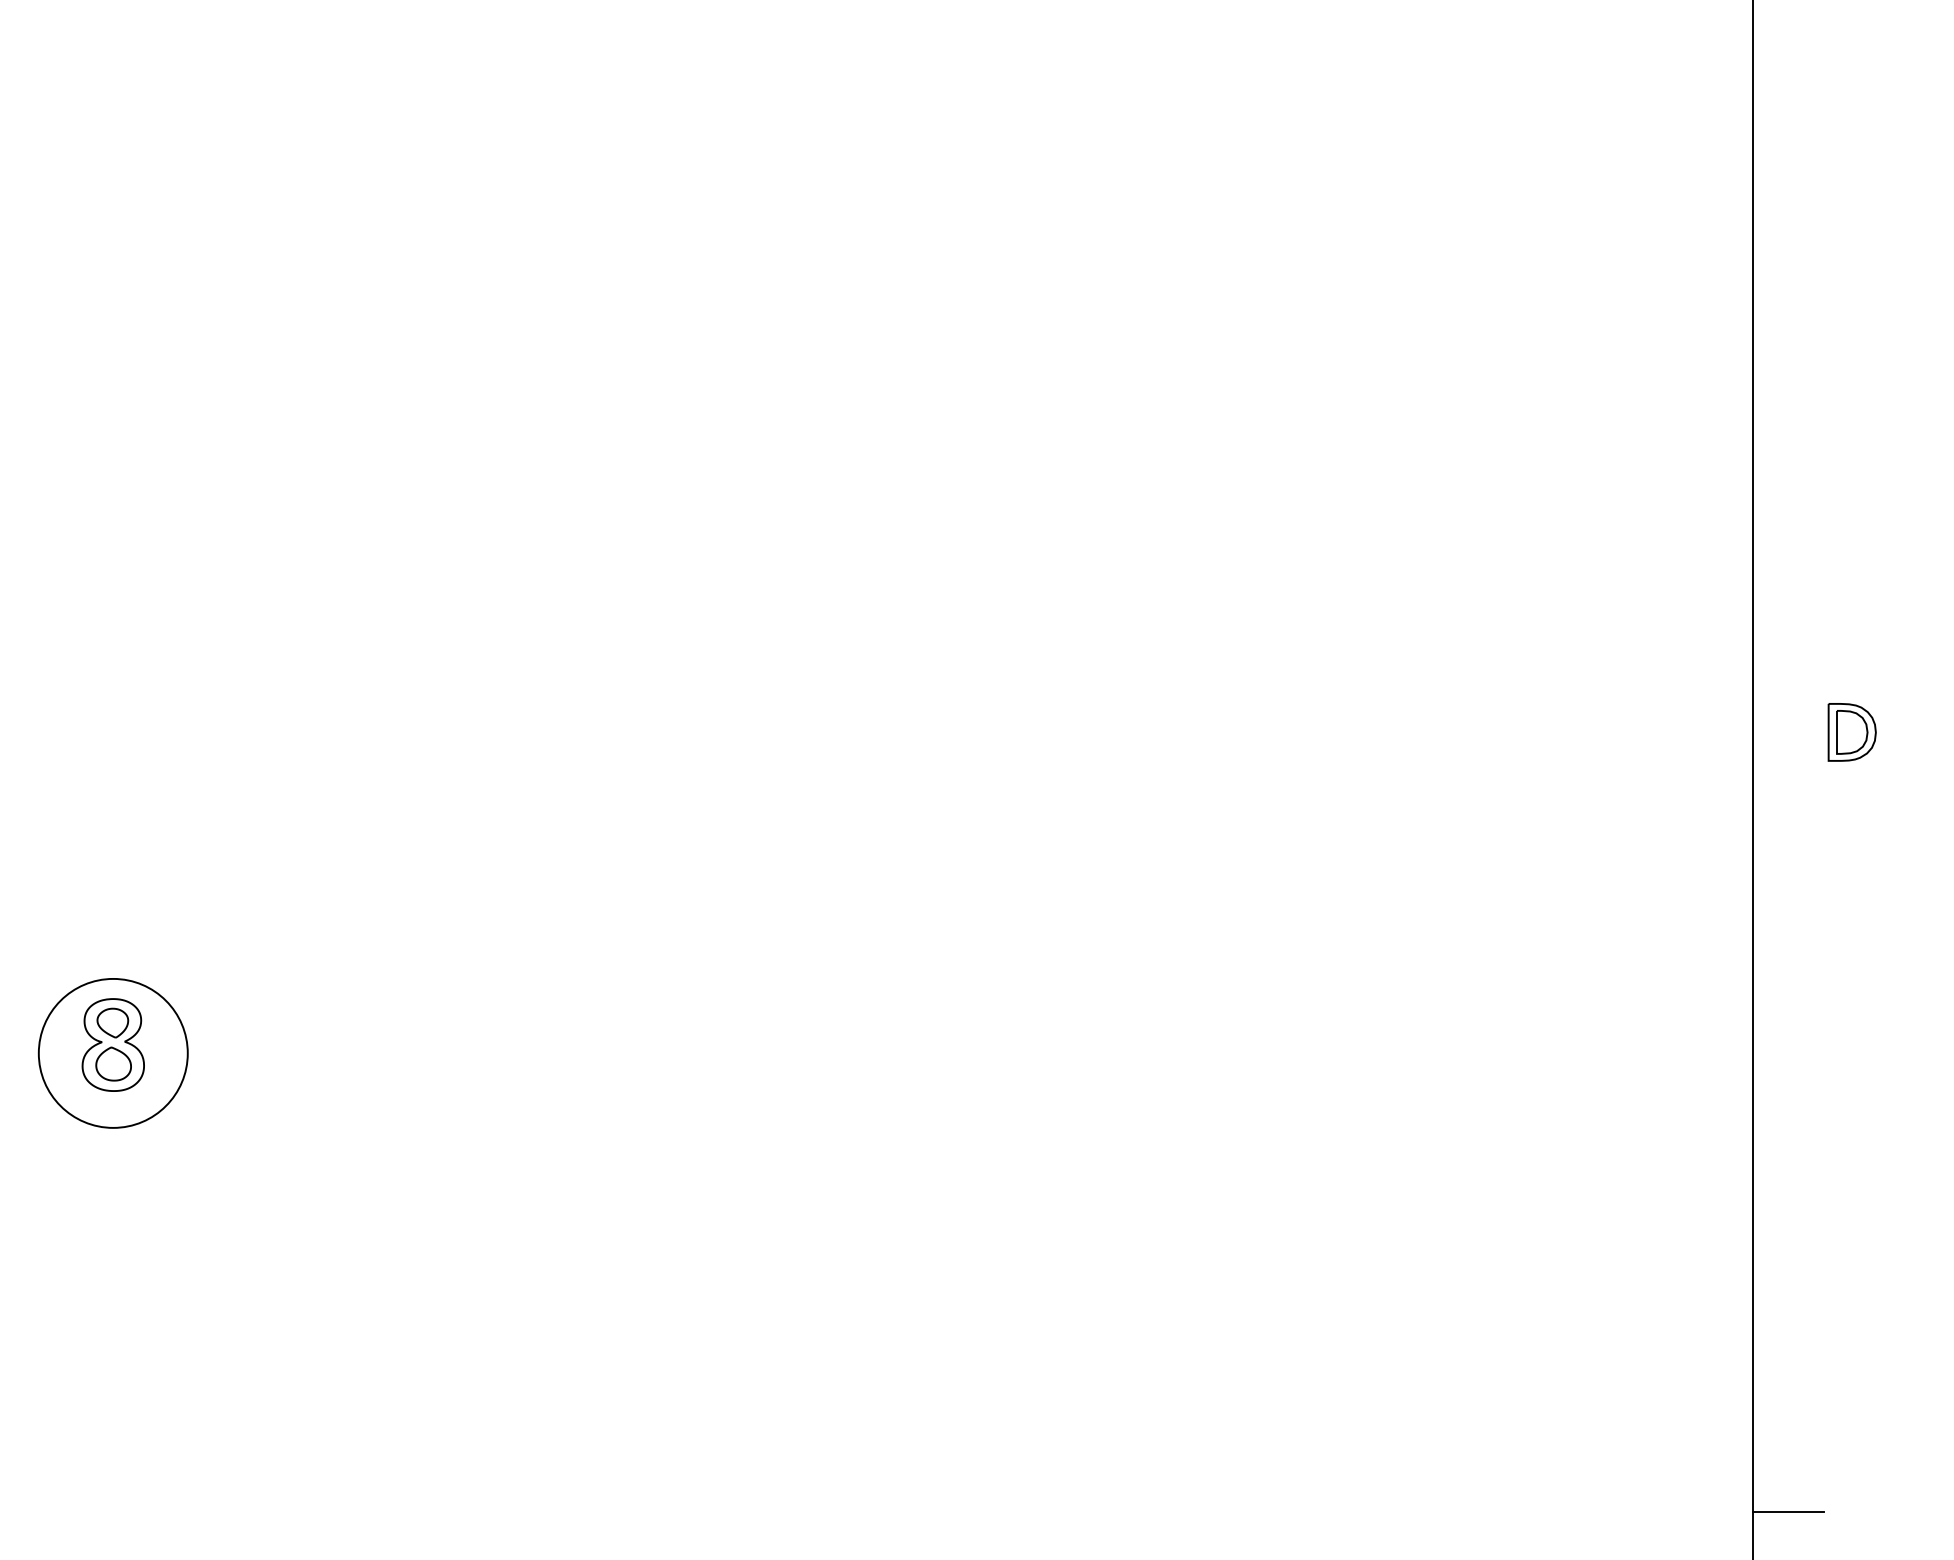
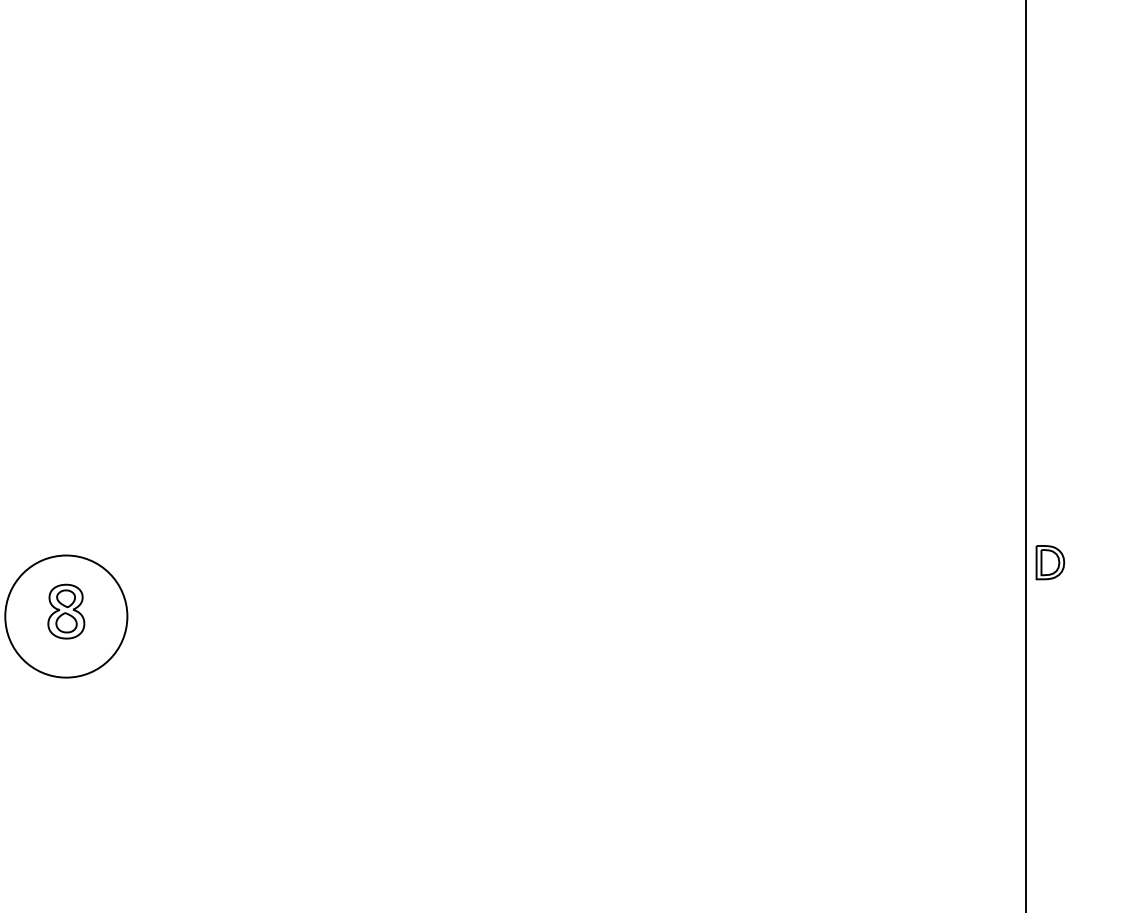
part: (1852, 732) -> (1050, 562), moved
circle: (111, 1053) -> (65, 616), size x1.4
line: (1787, 1512) -> (1046, 885), removed

